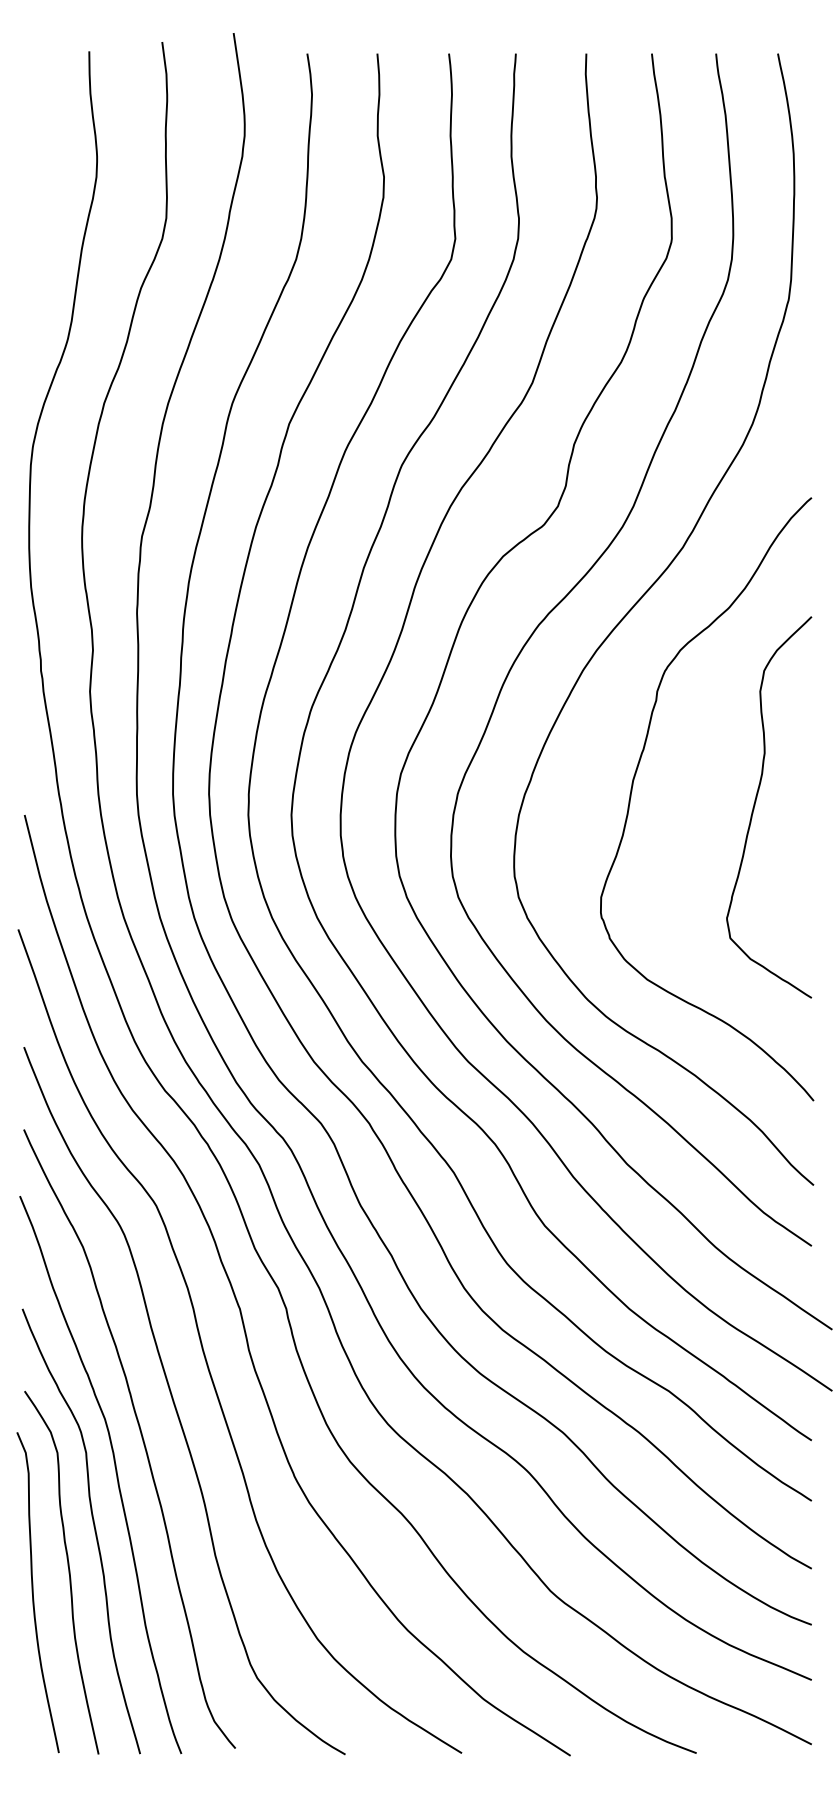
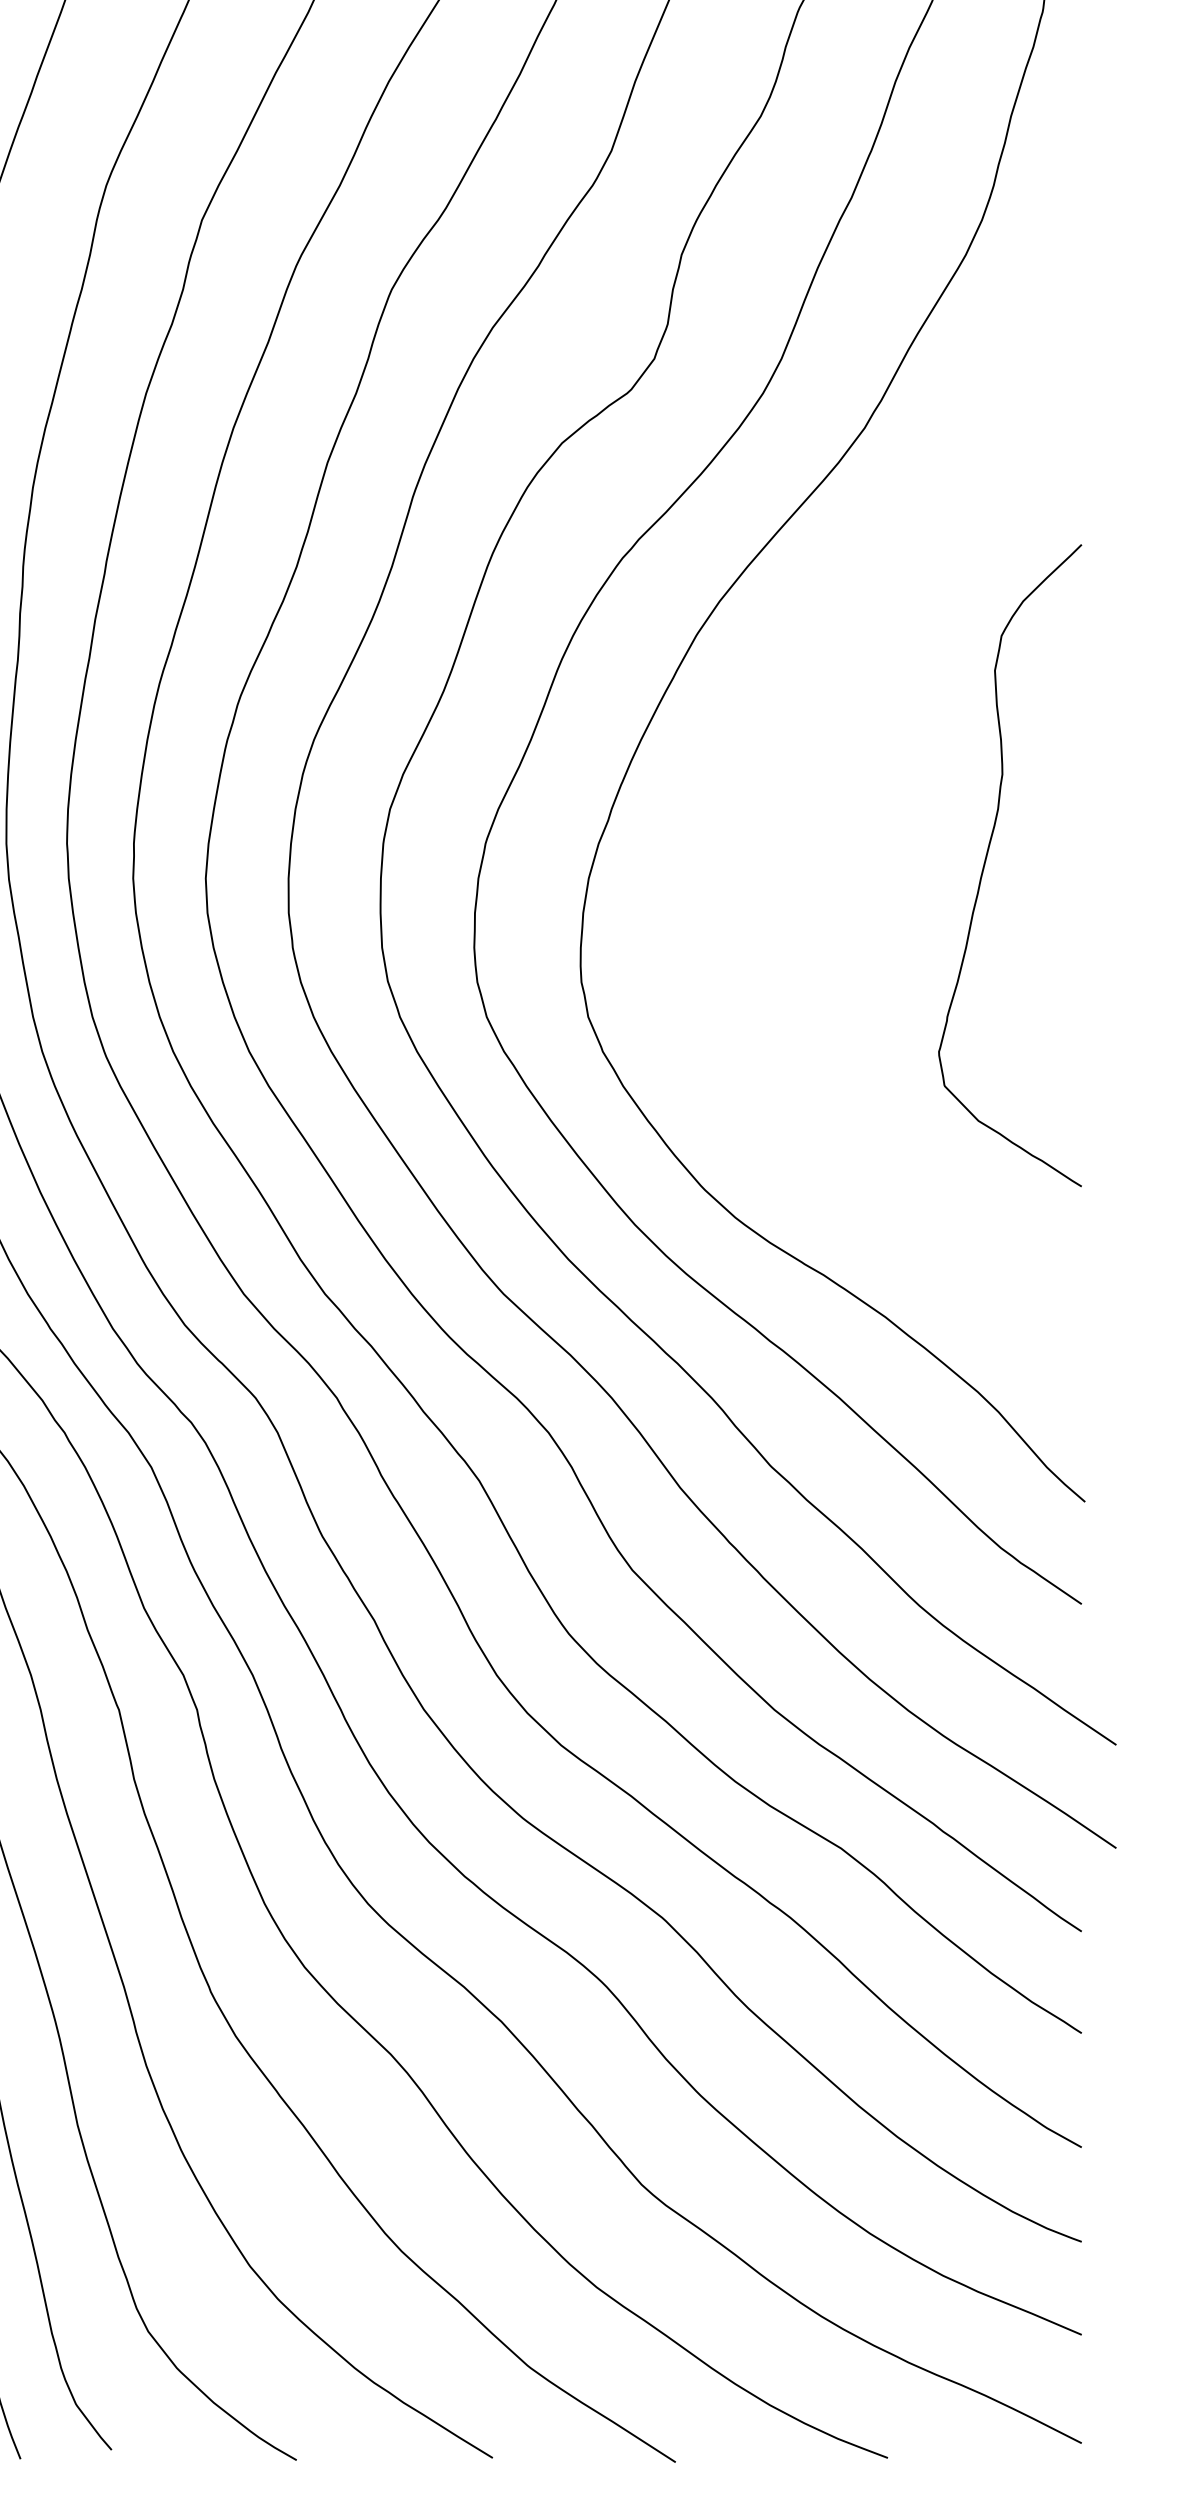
curve: (636, 774) -> (786, 810), removed

